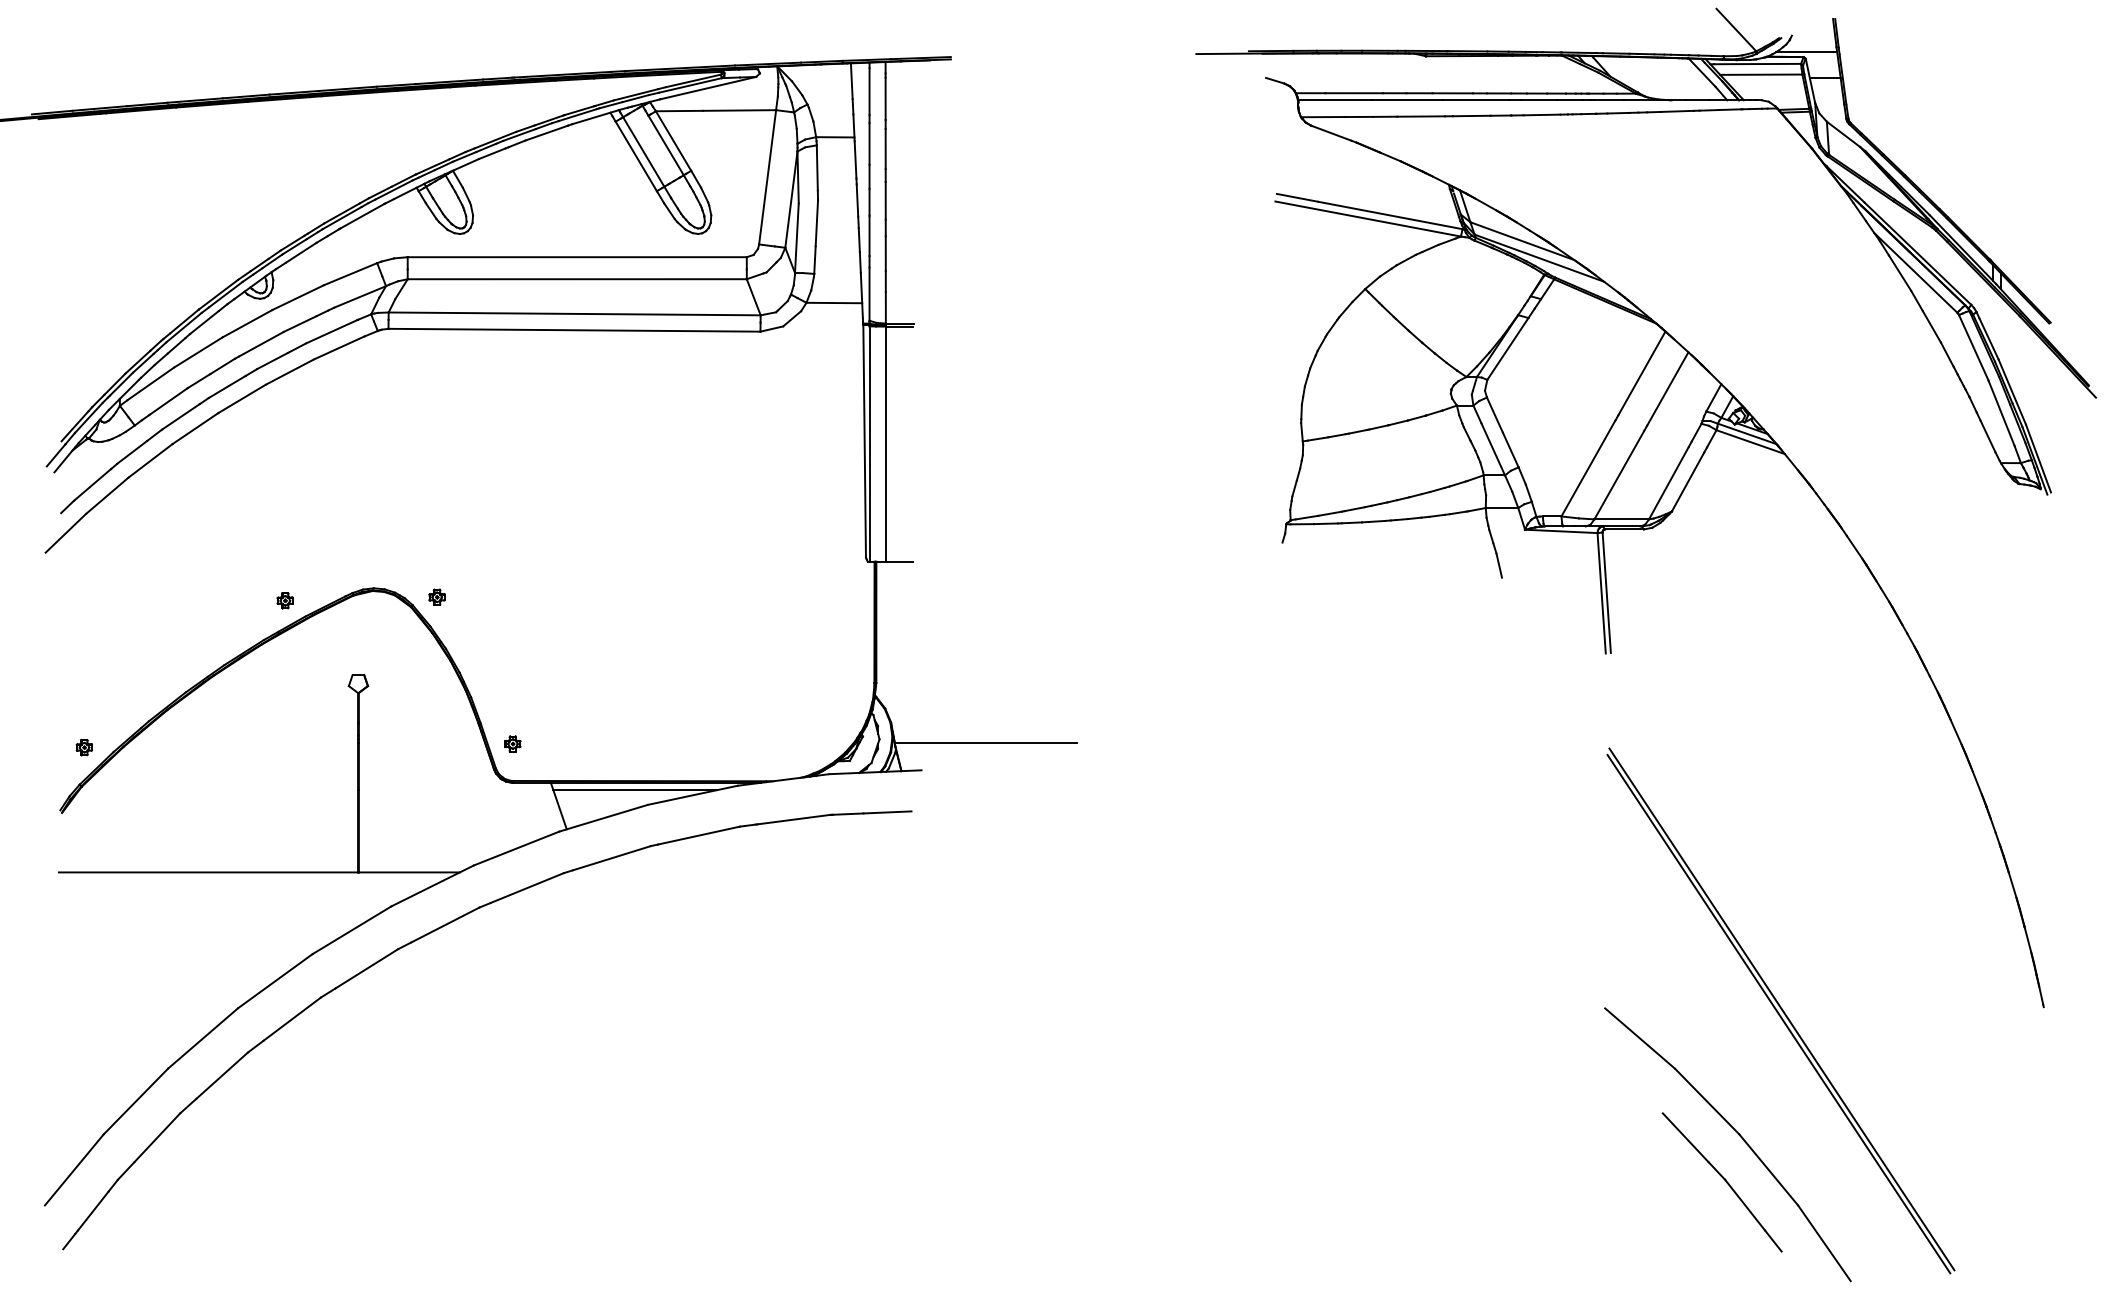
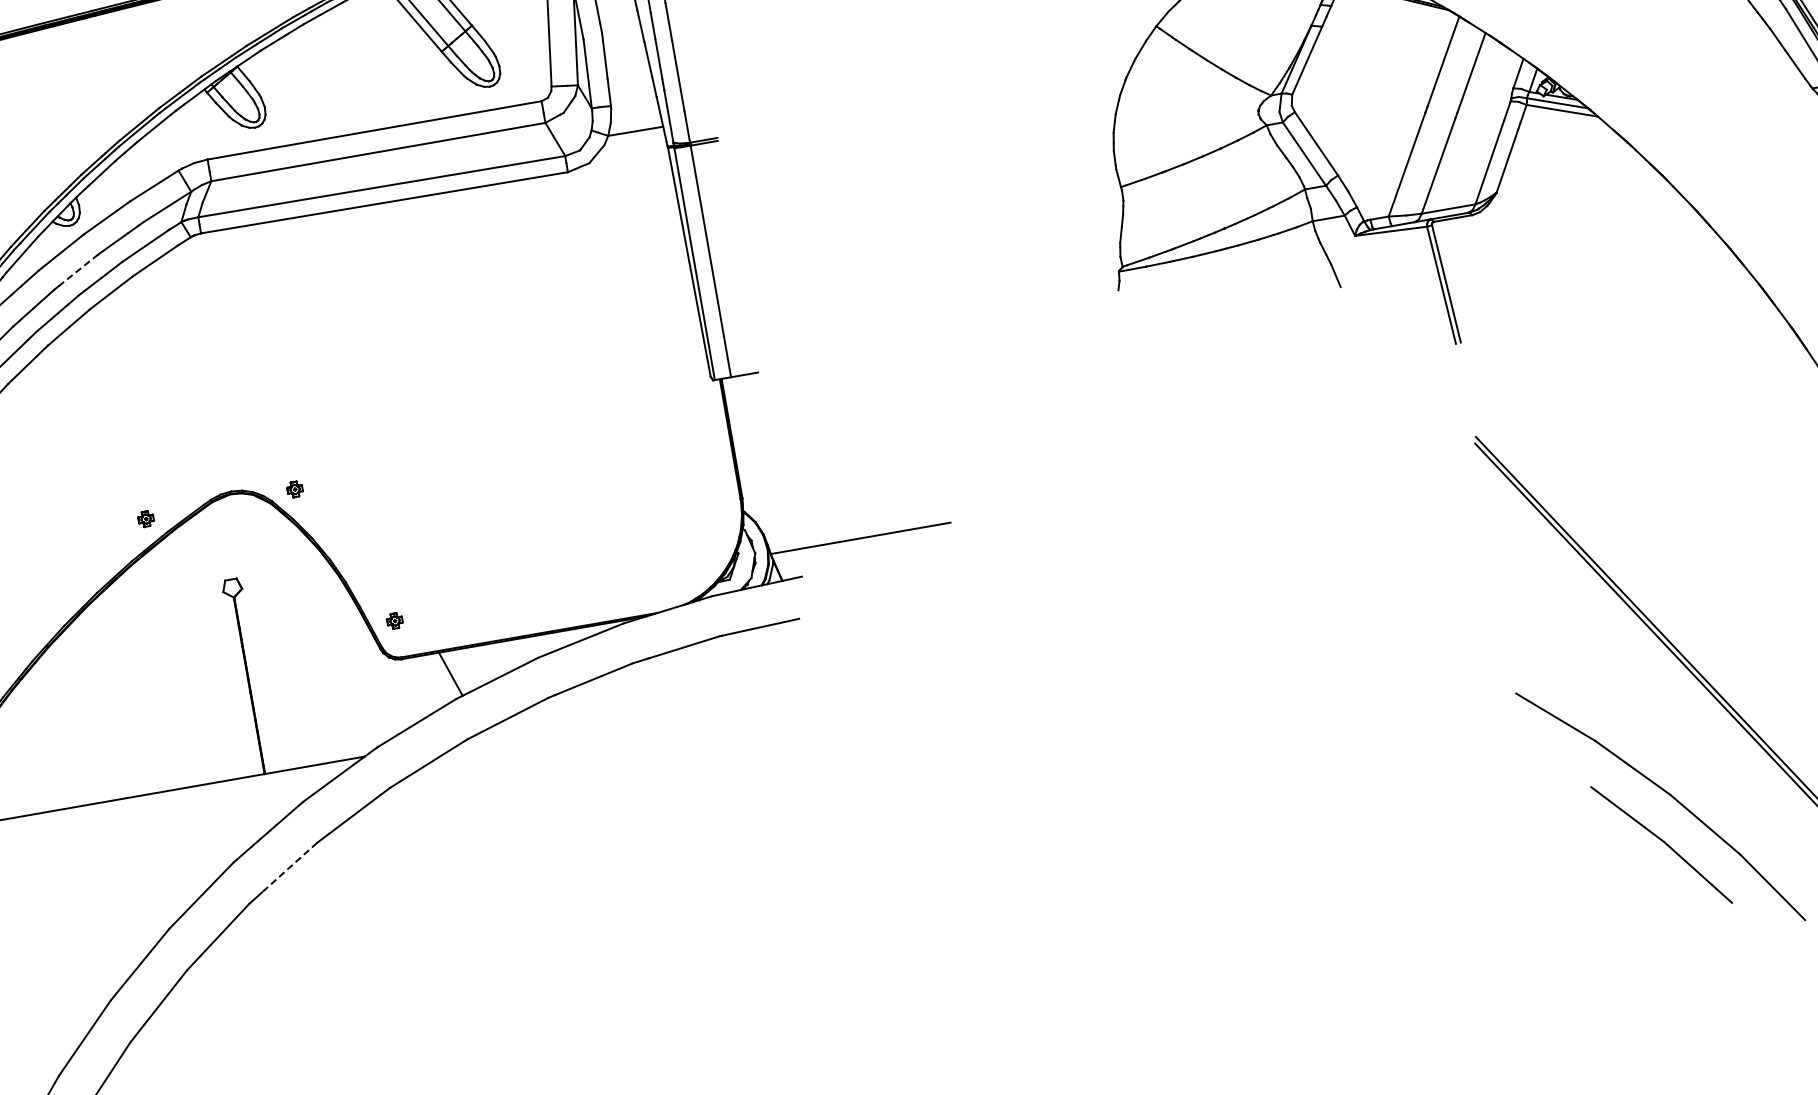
line: (261, 344) -> (78, 270), solid -> dashed
line: (635, 790) -> (523, 645), removed
line: (366, 969) -> (289, 868), solid -> dashed

